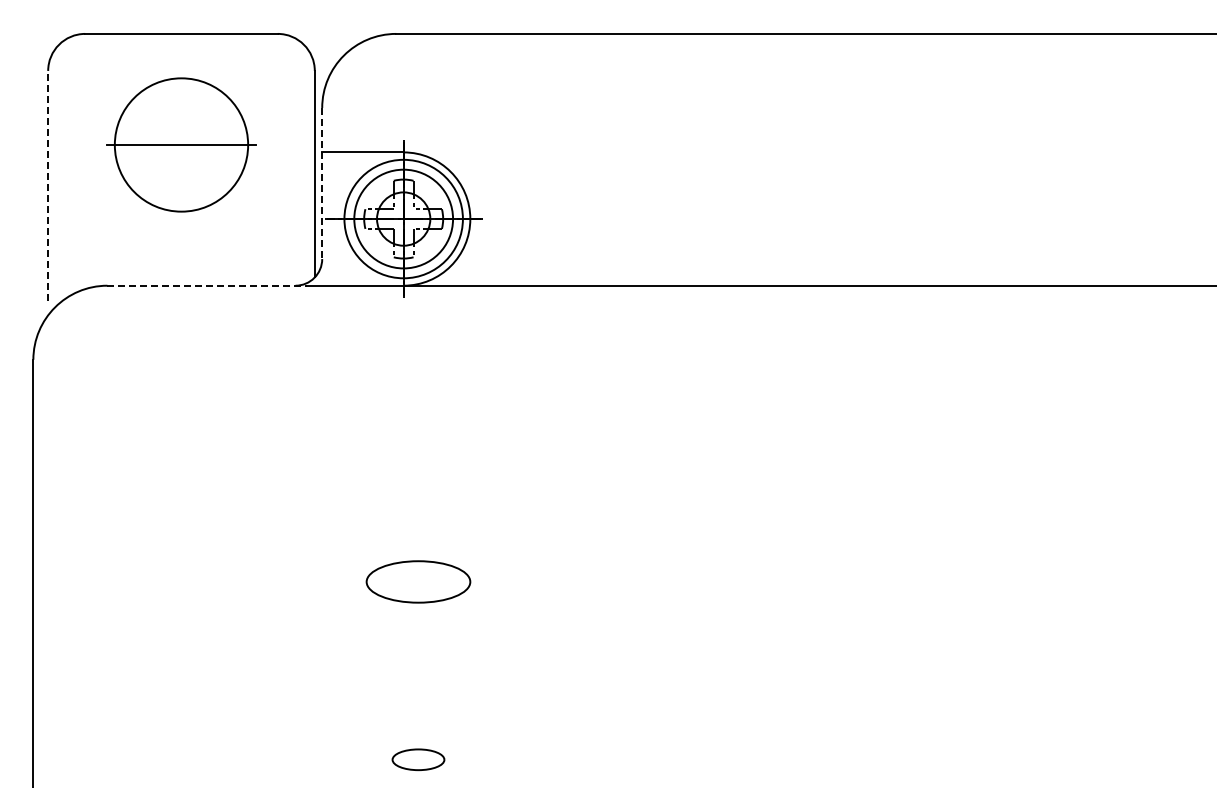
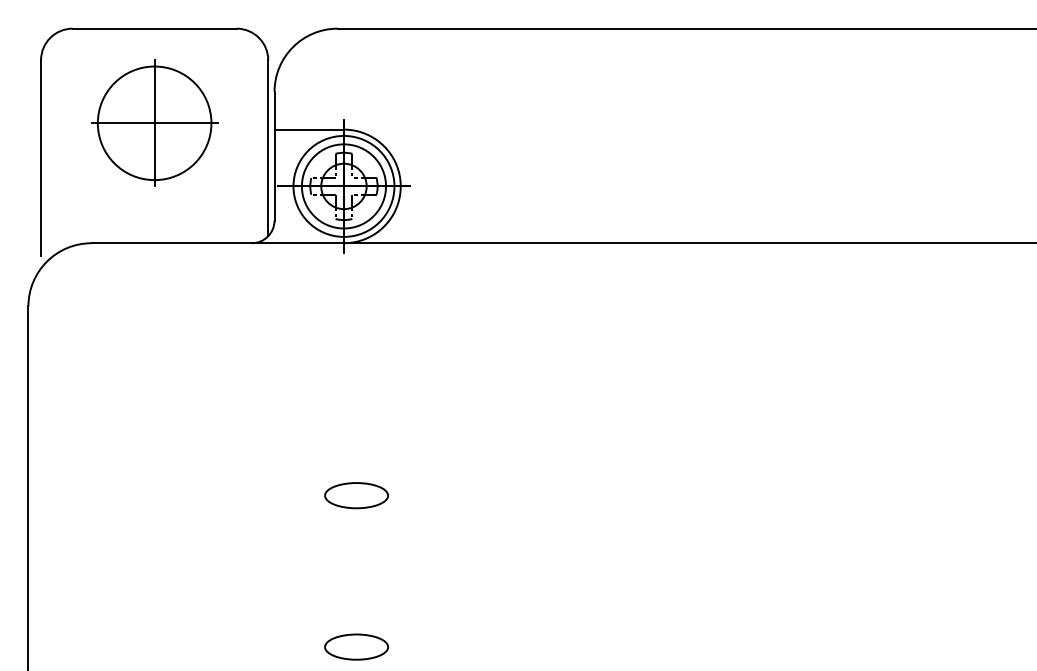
line: (181, 144) -> (154, 122), added
line: (322, 183) -> (274, 156), dashed -> solid
line: (48, 185) -> (41, 157), dashed -> solid
line: (207, 285) -> (176, 243), dashed -> solid
part: (418, 581) -> (356, 495), size x0.71
part: (418, 759) -> (356, 646), size x1.43

